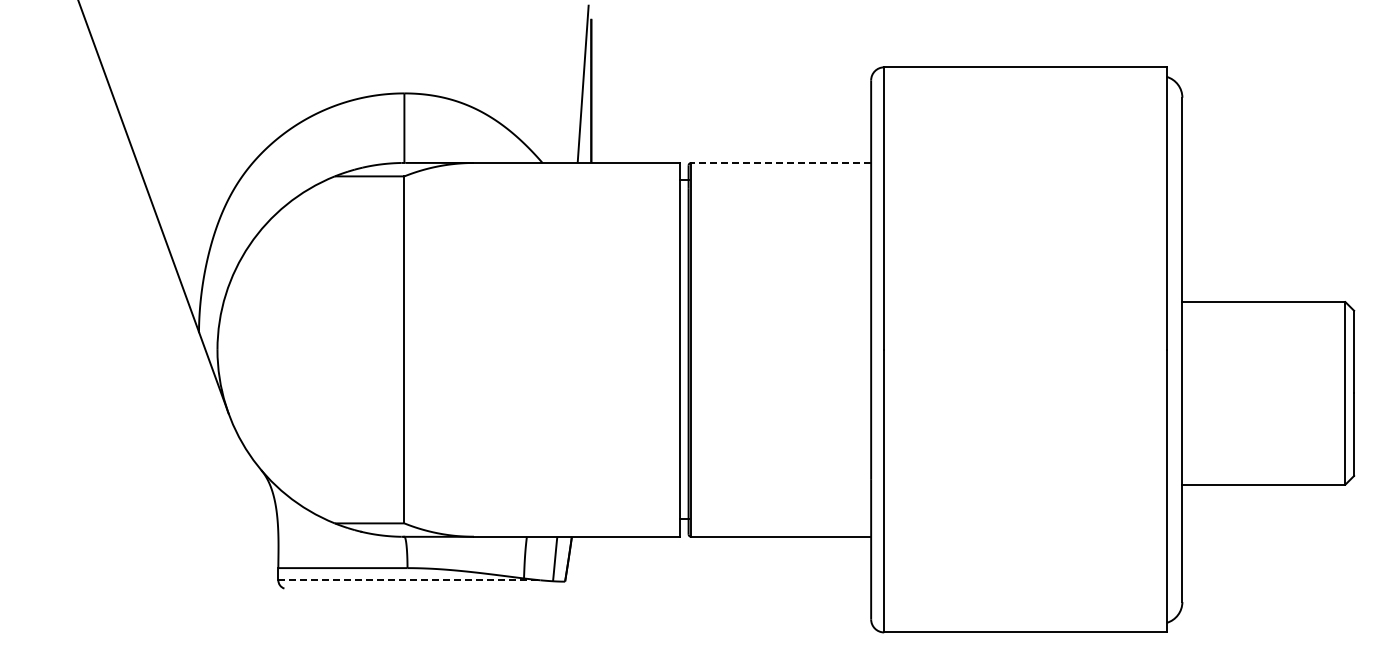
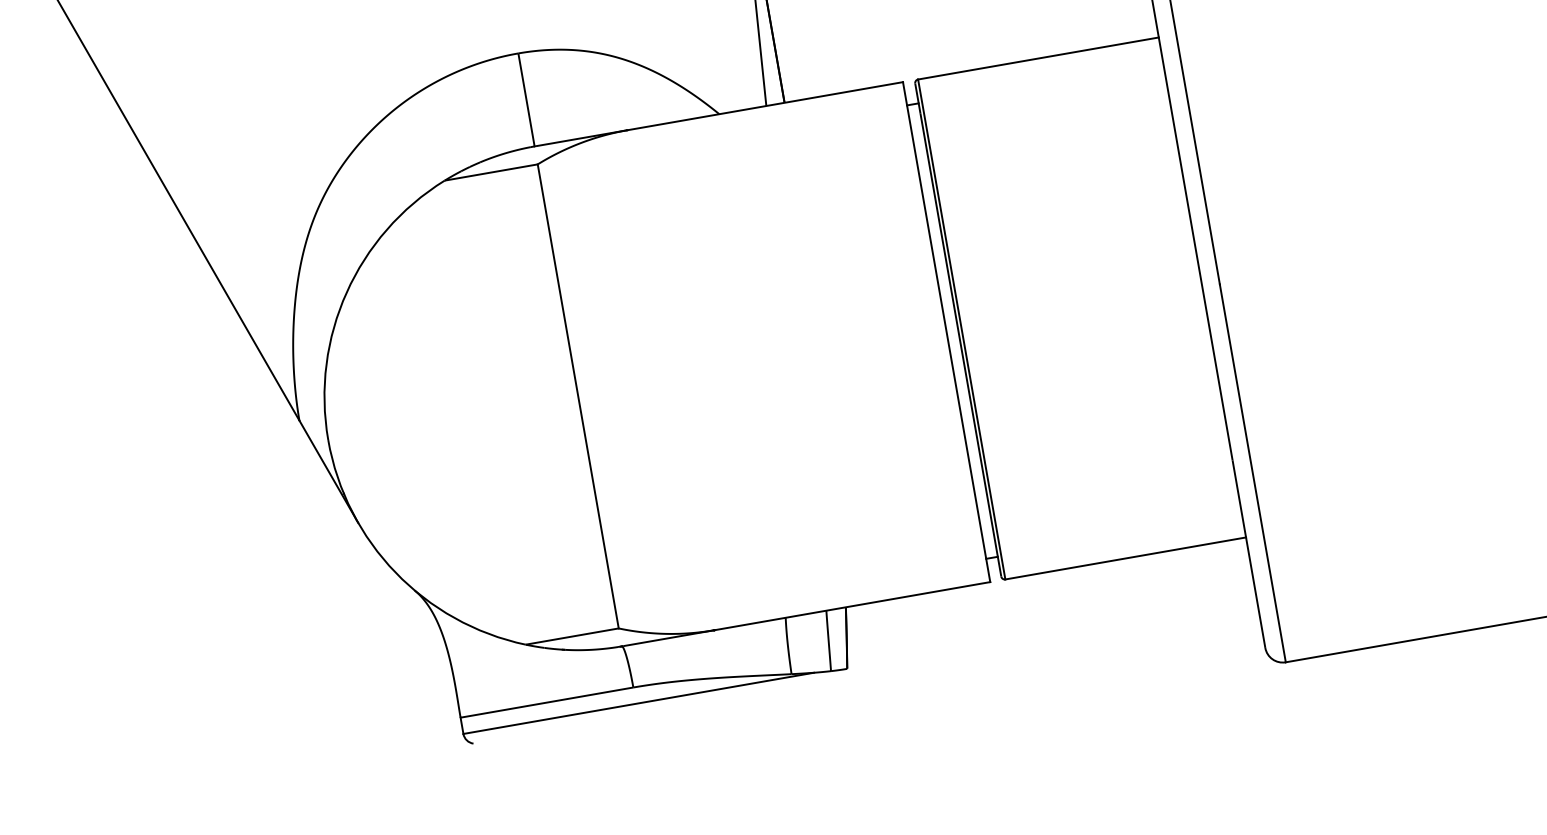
line: (781, 162) -> (1038, 57), dashed -> solid
line: (409, 580) -> (638, 703), dashed -> solid

